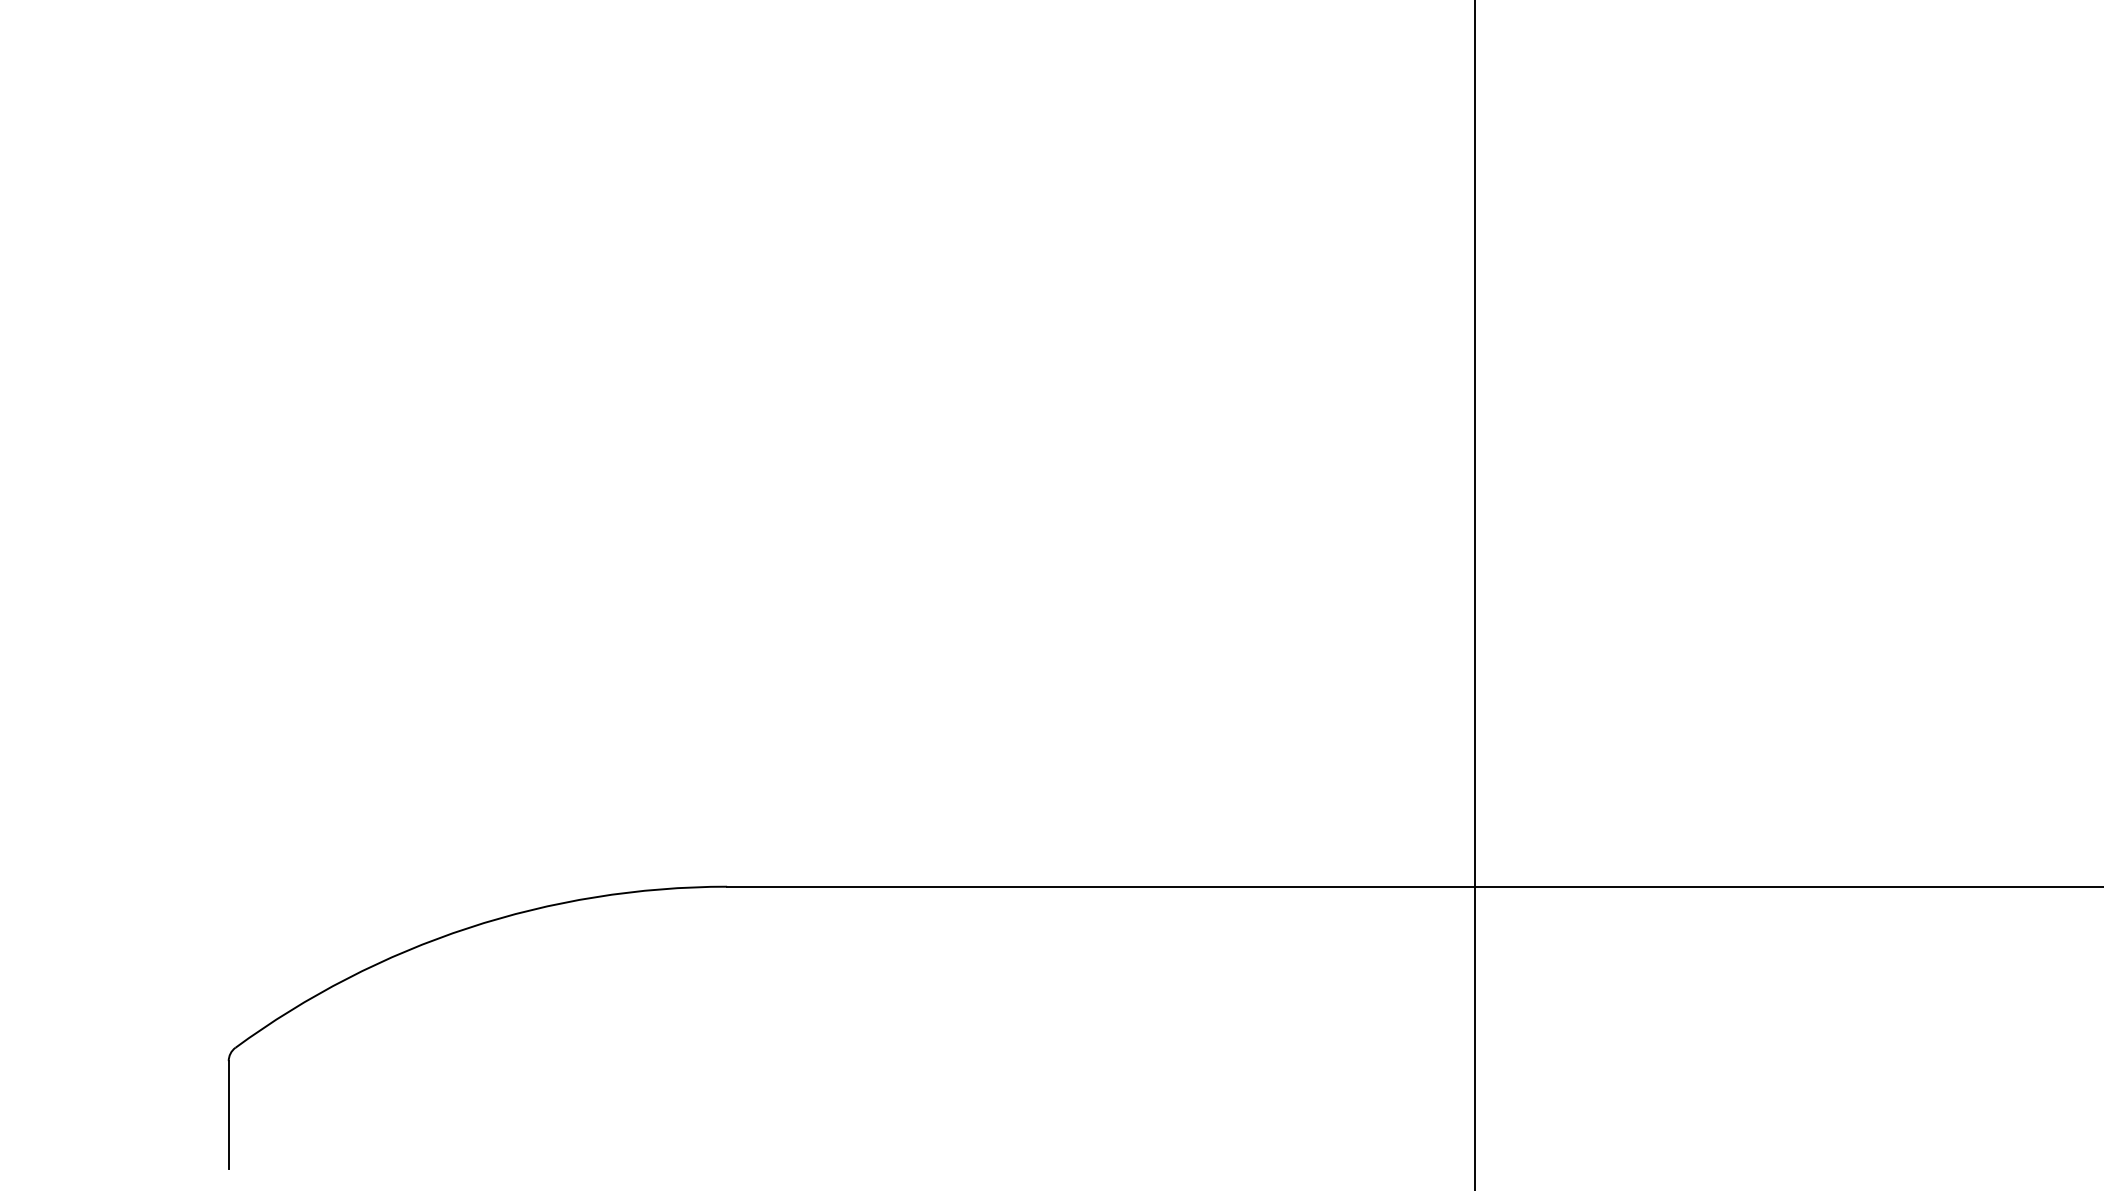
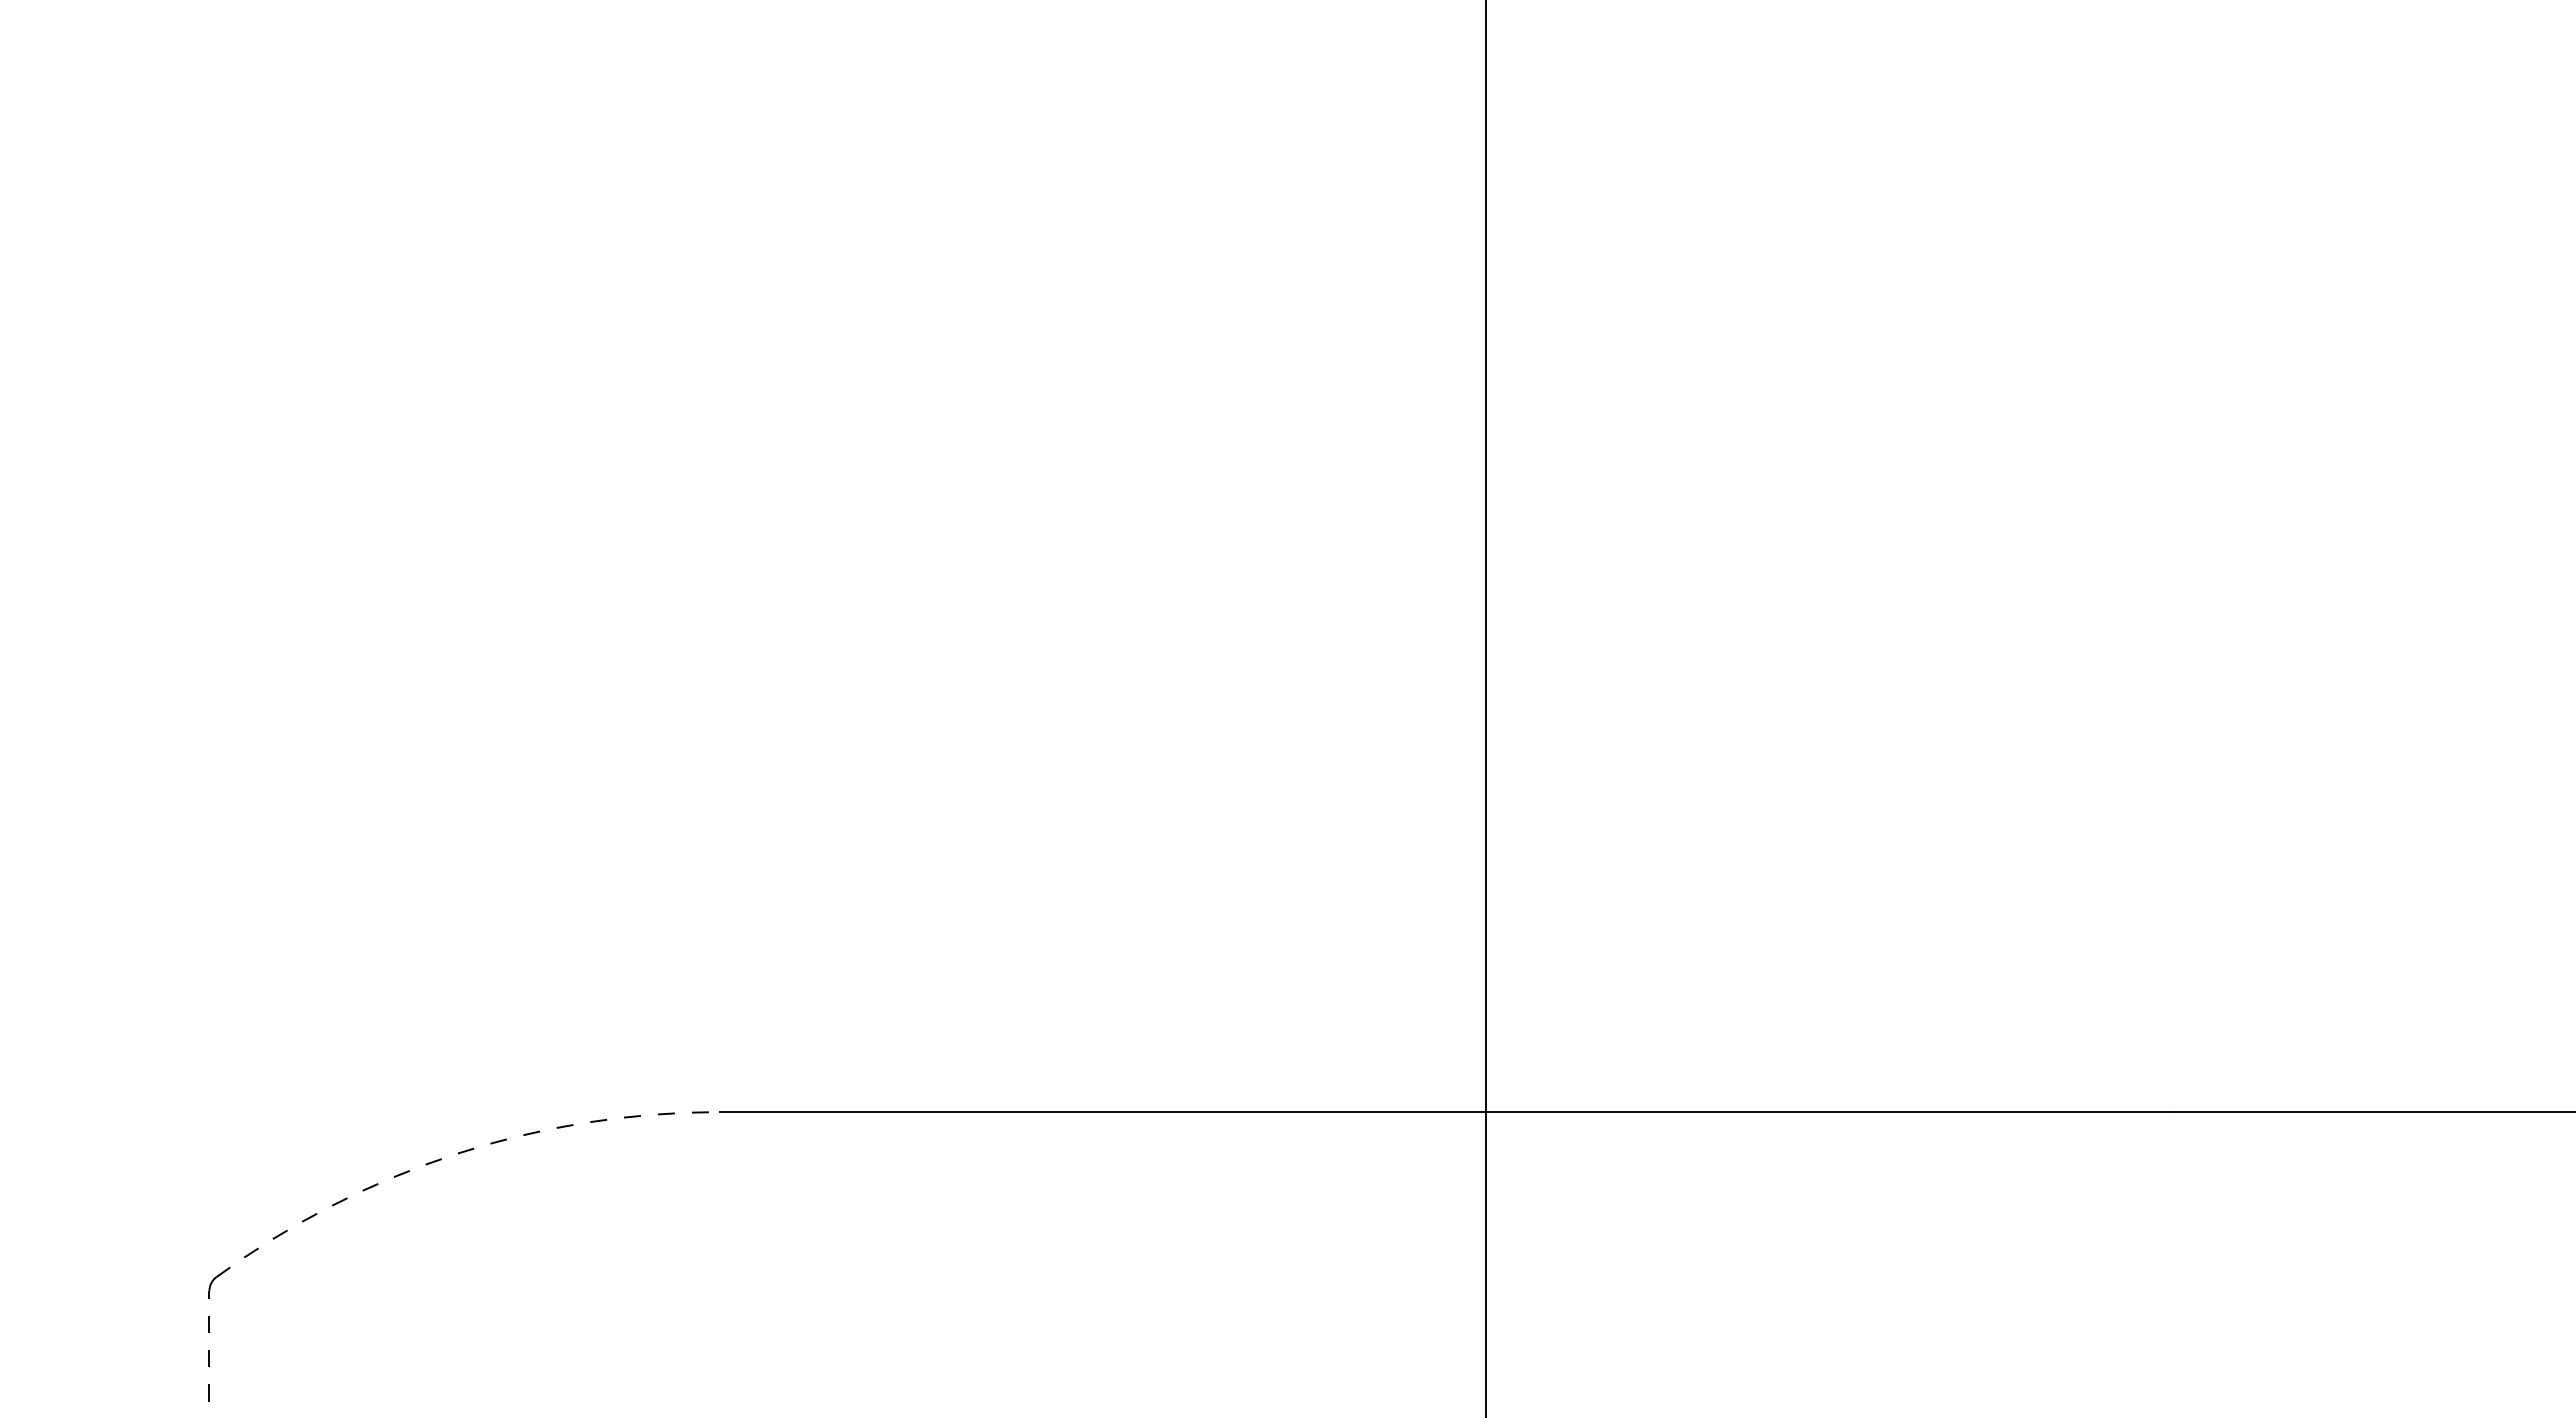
arc: (468, 928) -> (455, 1154), solid -> dashed
line: (228, 1114) -> (209, 1345), solid -> dashed

